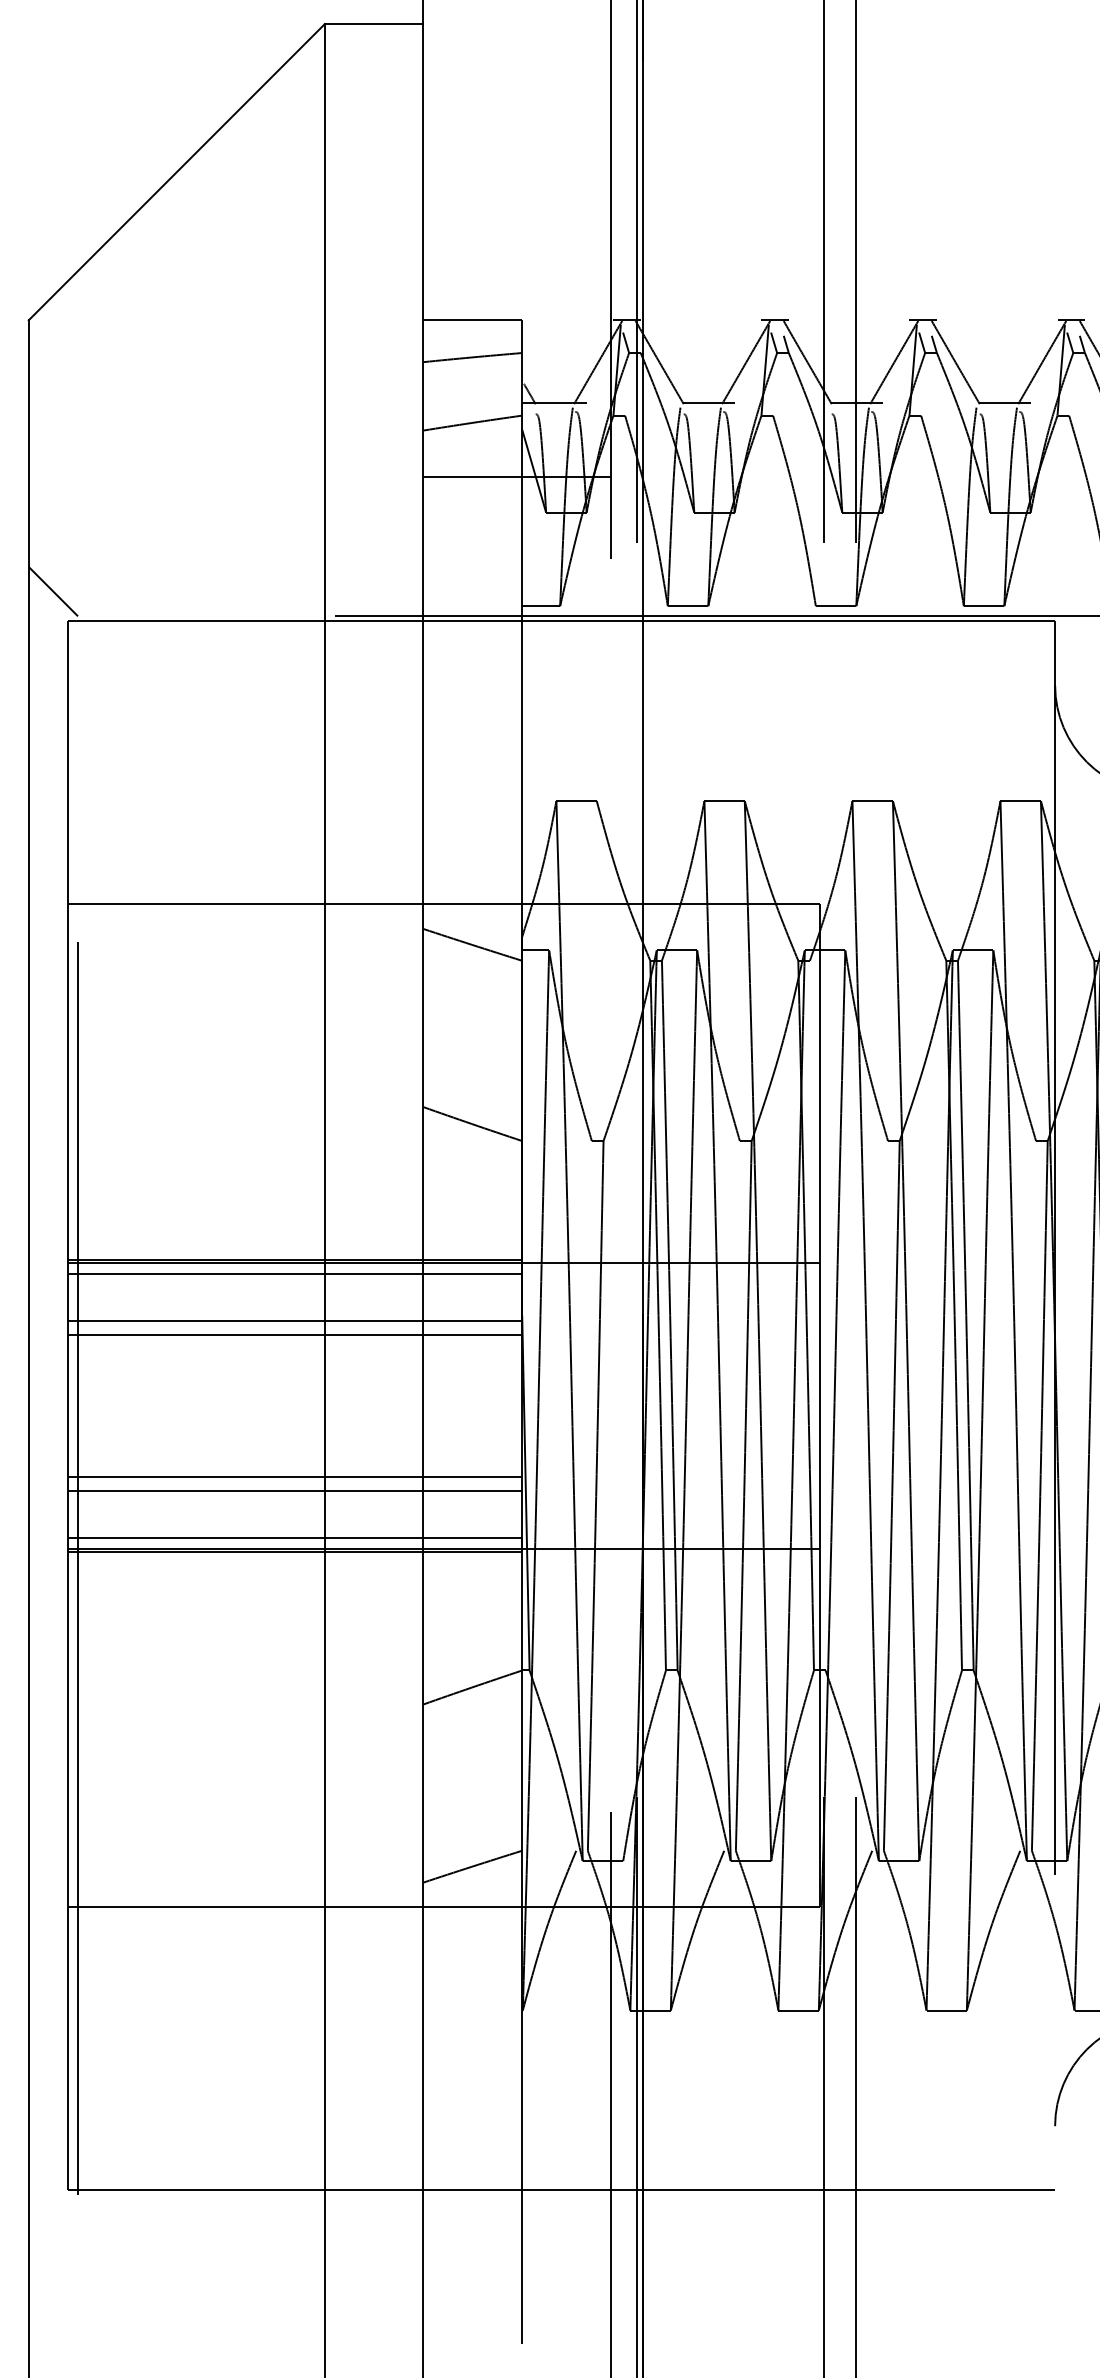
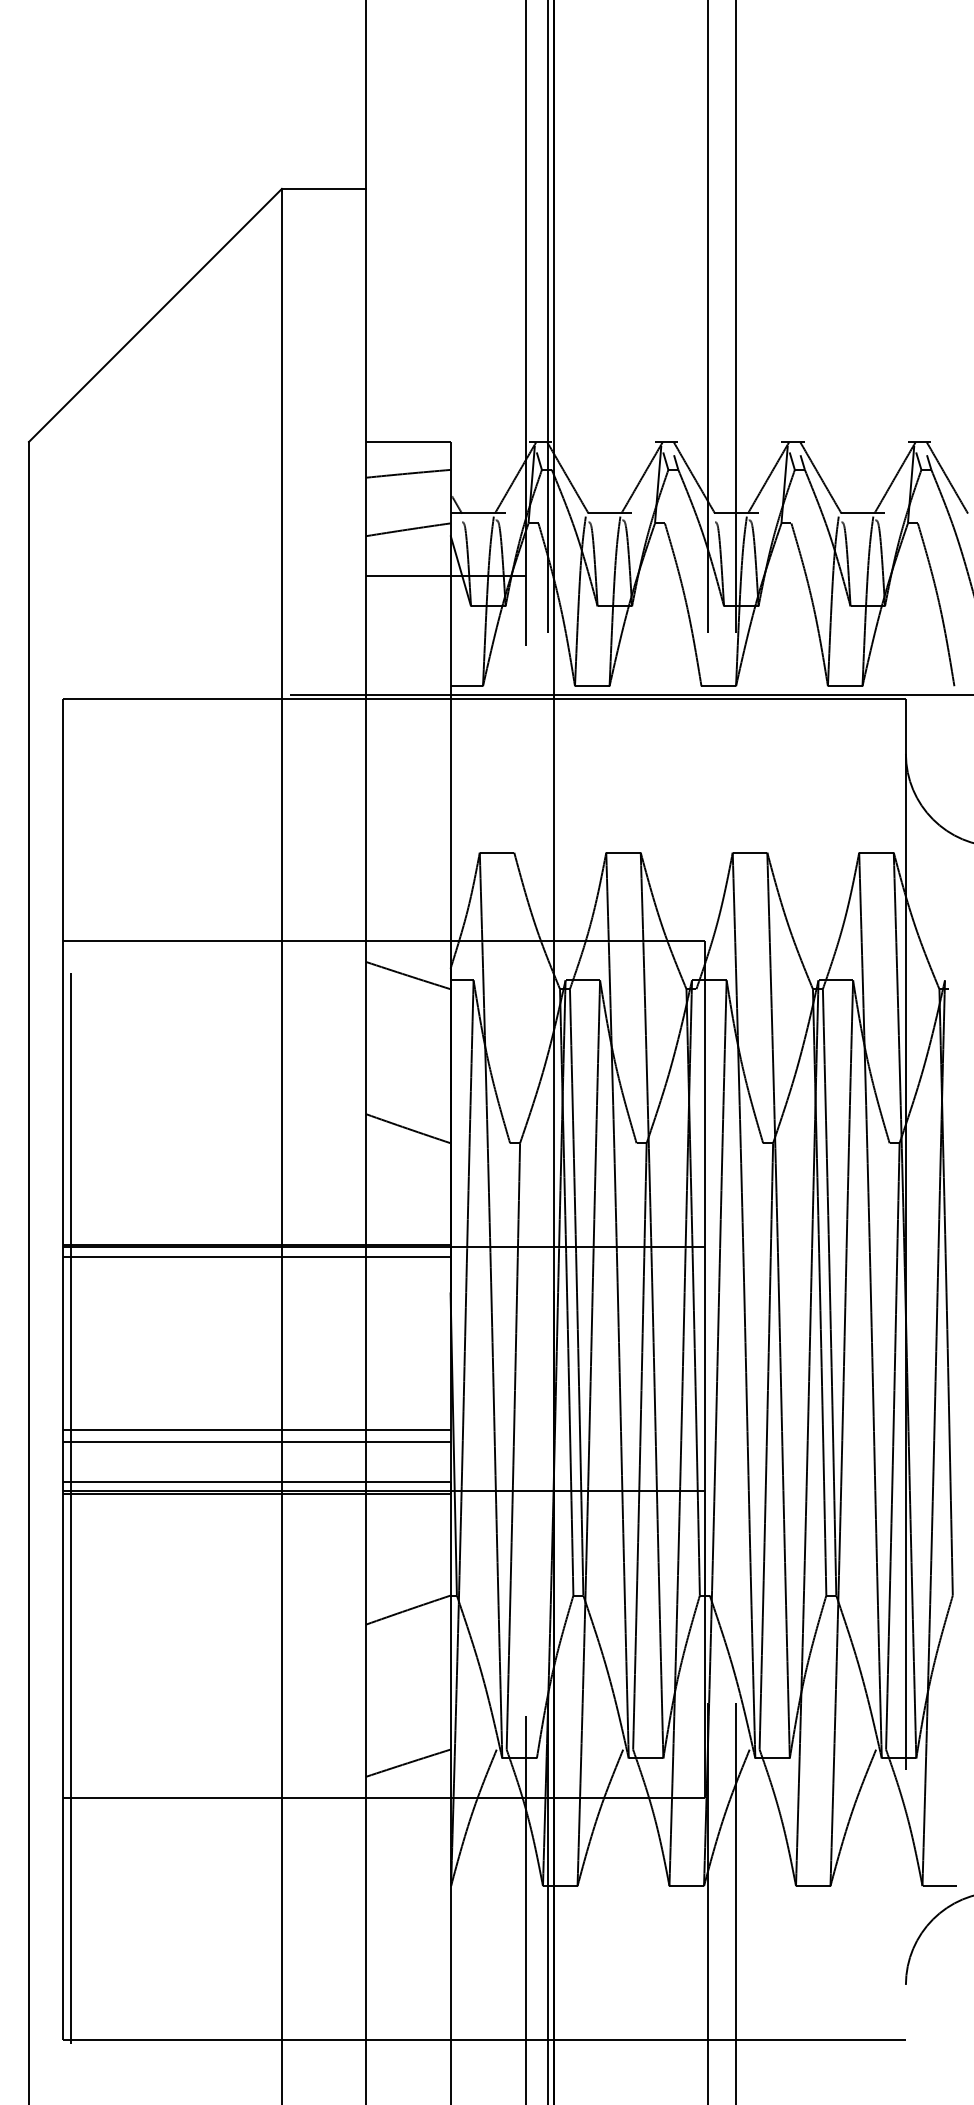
line: (52, 591) -> (49, 673), removed
line: (295, 1321) -> (256, 1297), removed
line: (295, 1334) -> (256, 1308), removed

